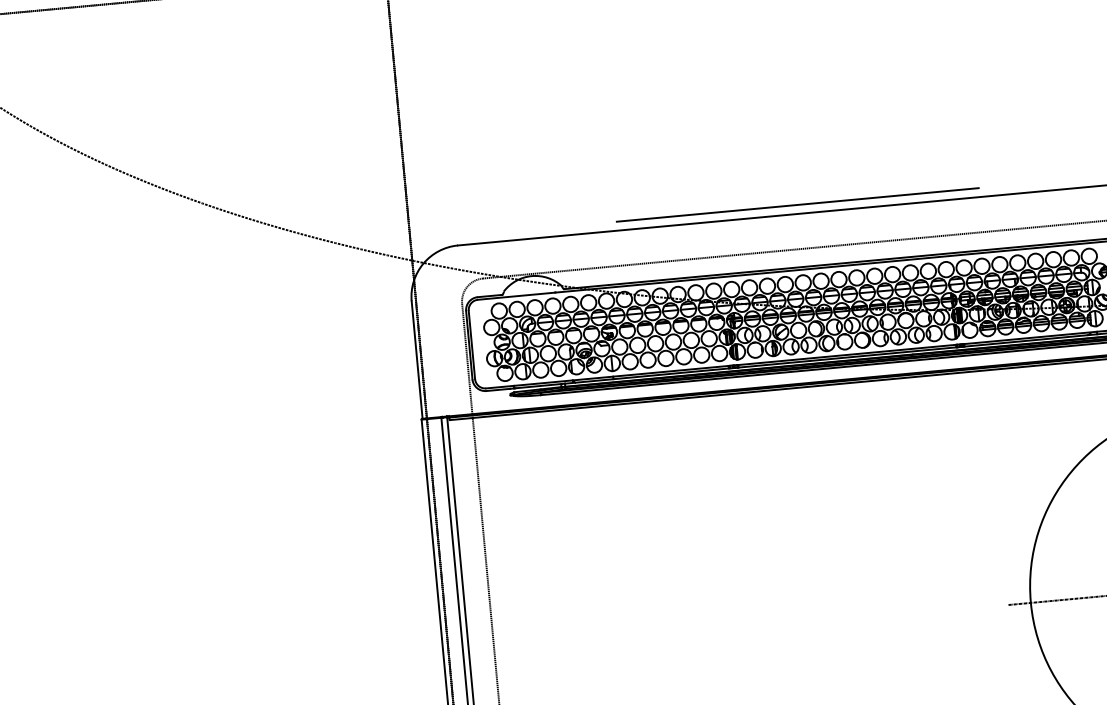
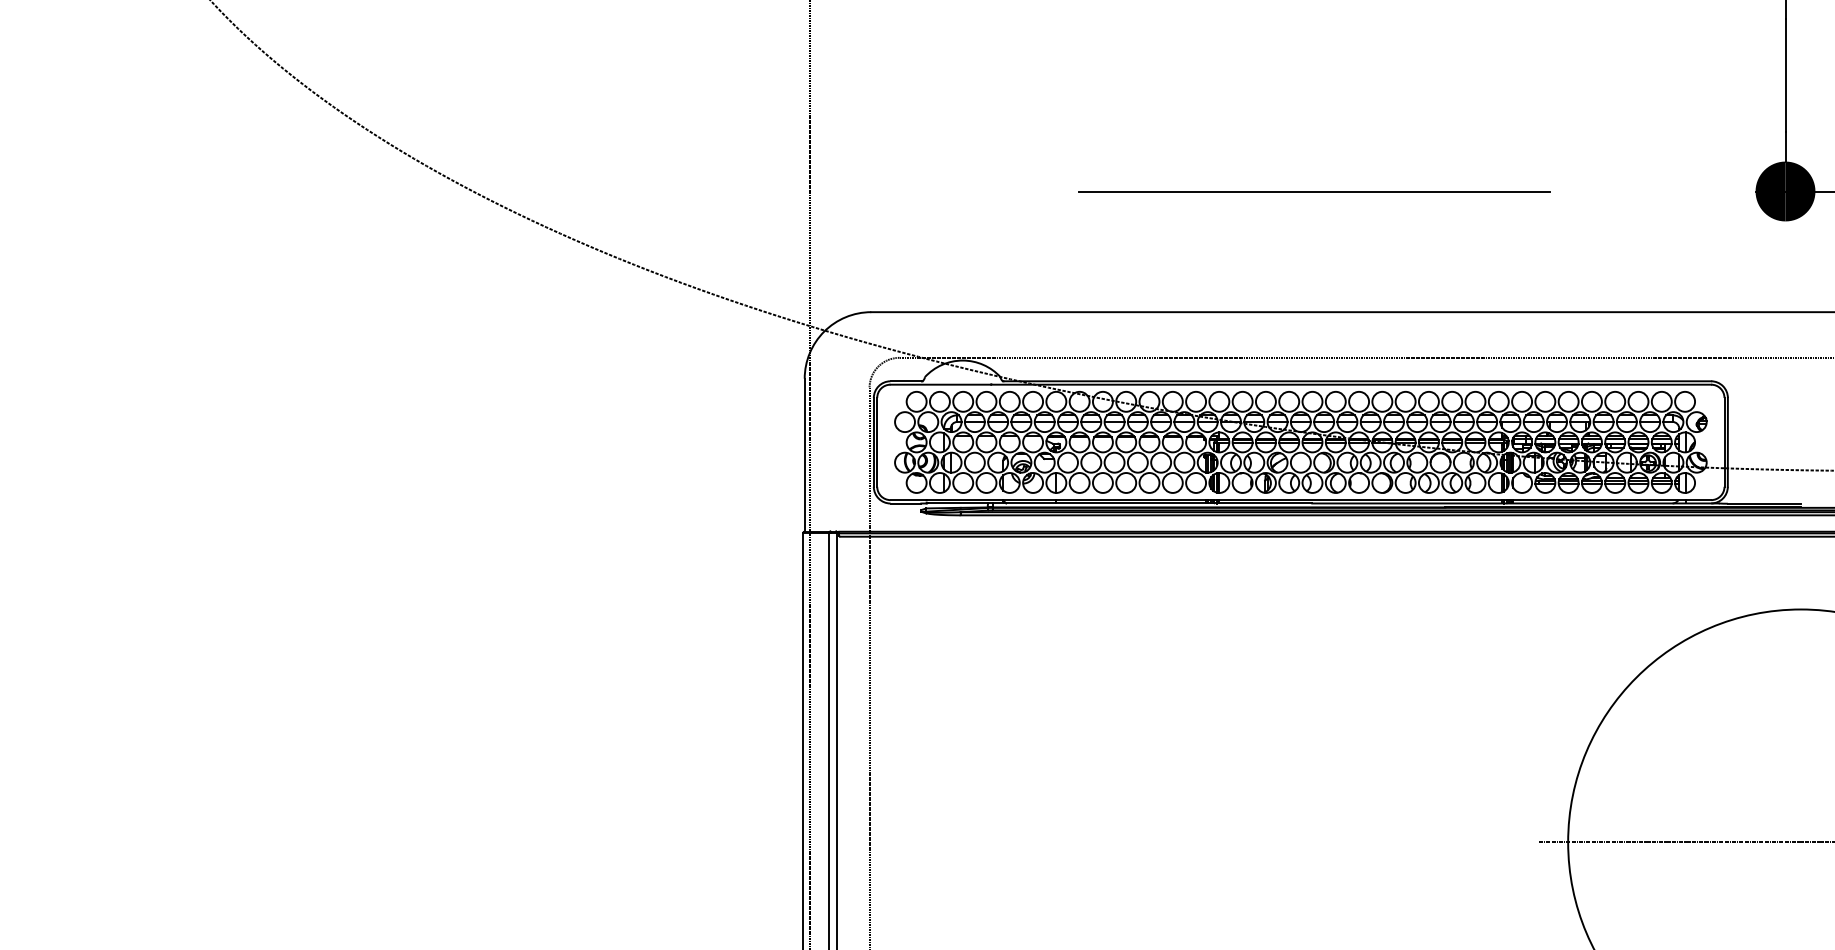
line: (797, 204) -> (1314, 191), moved

